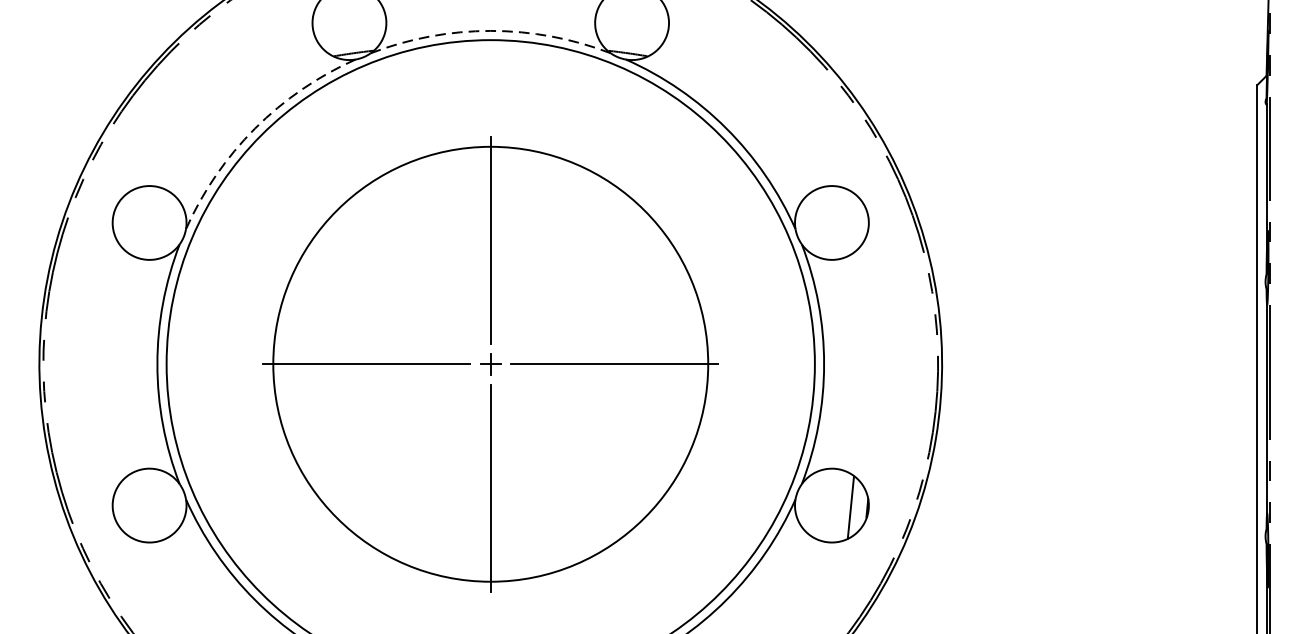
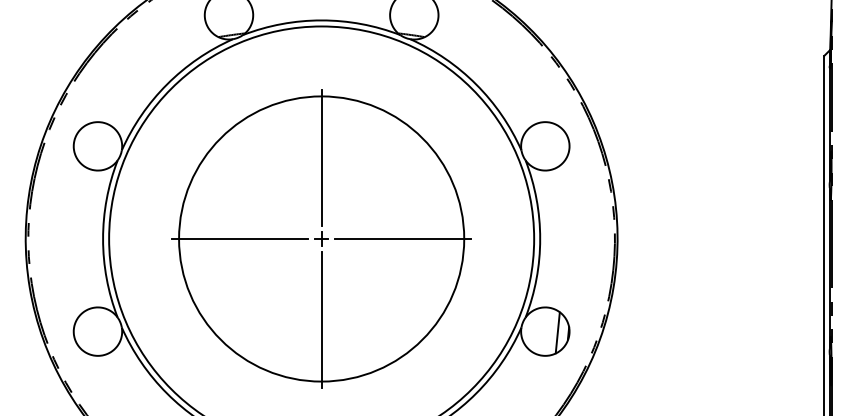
arc: (490, 31) -> (321, 20), dashed -> solid
arc: (255, 128) -> (167, 84), dashed -> solid

